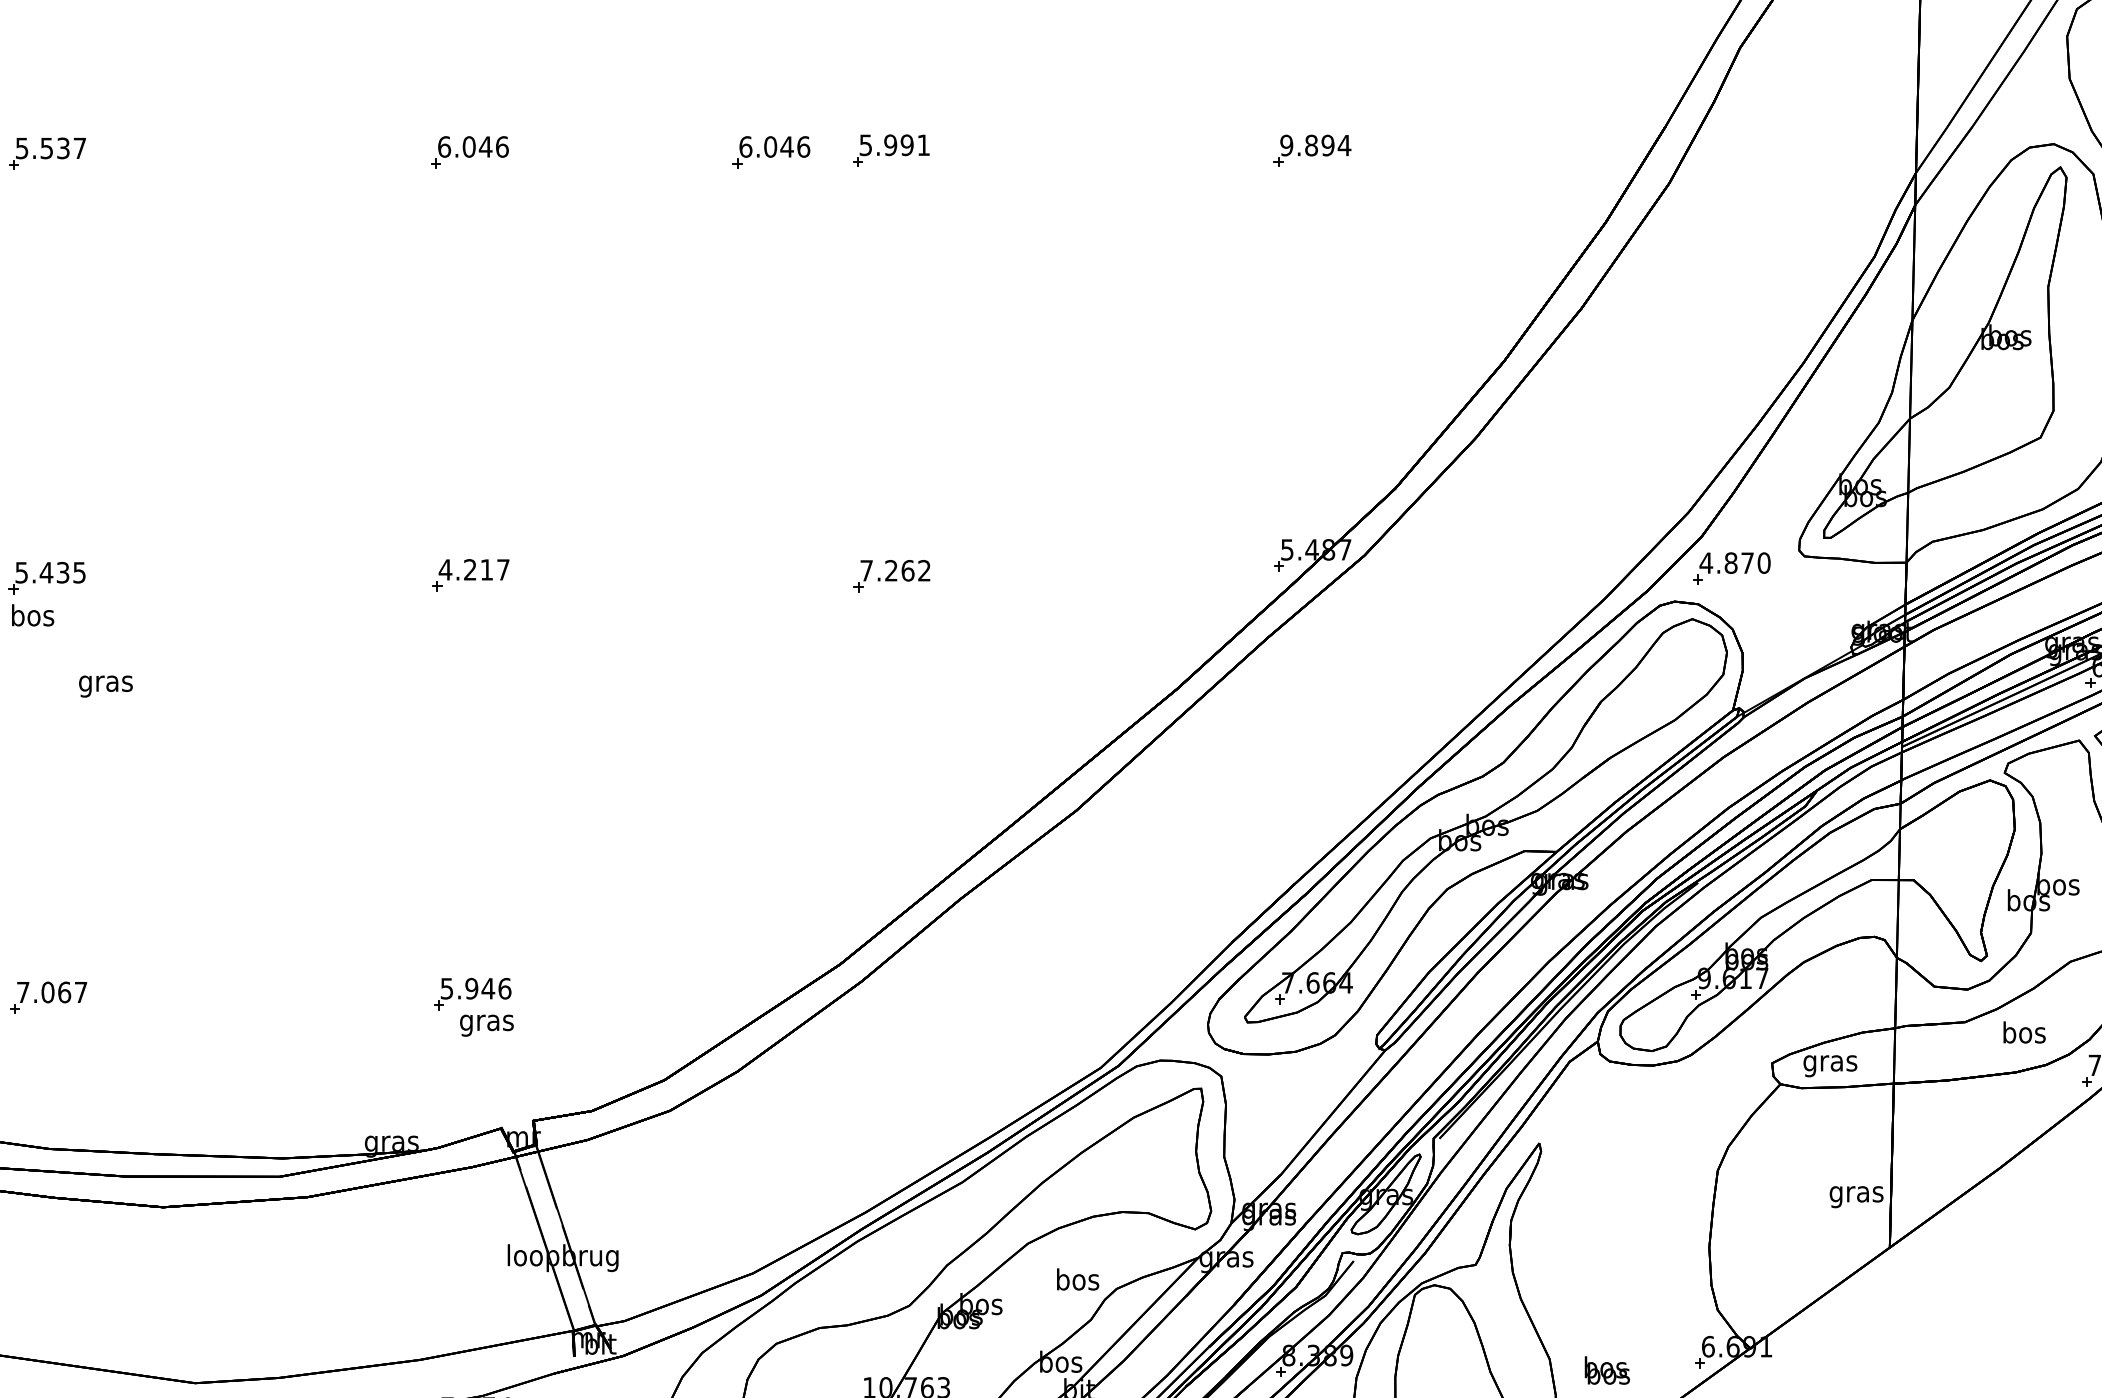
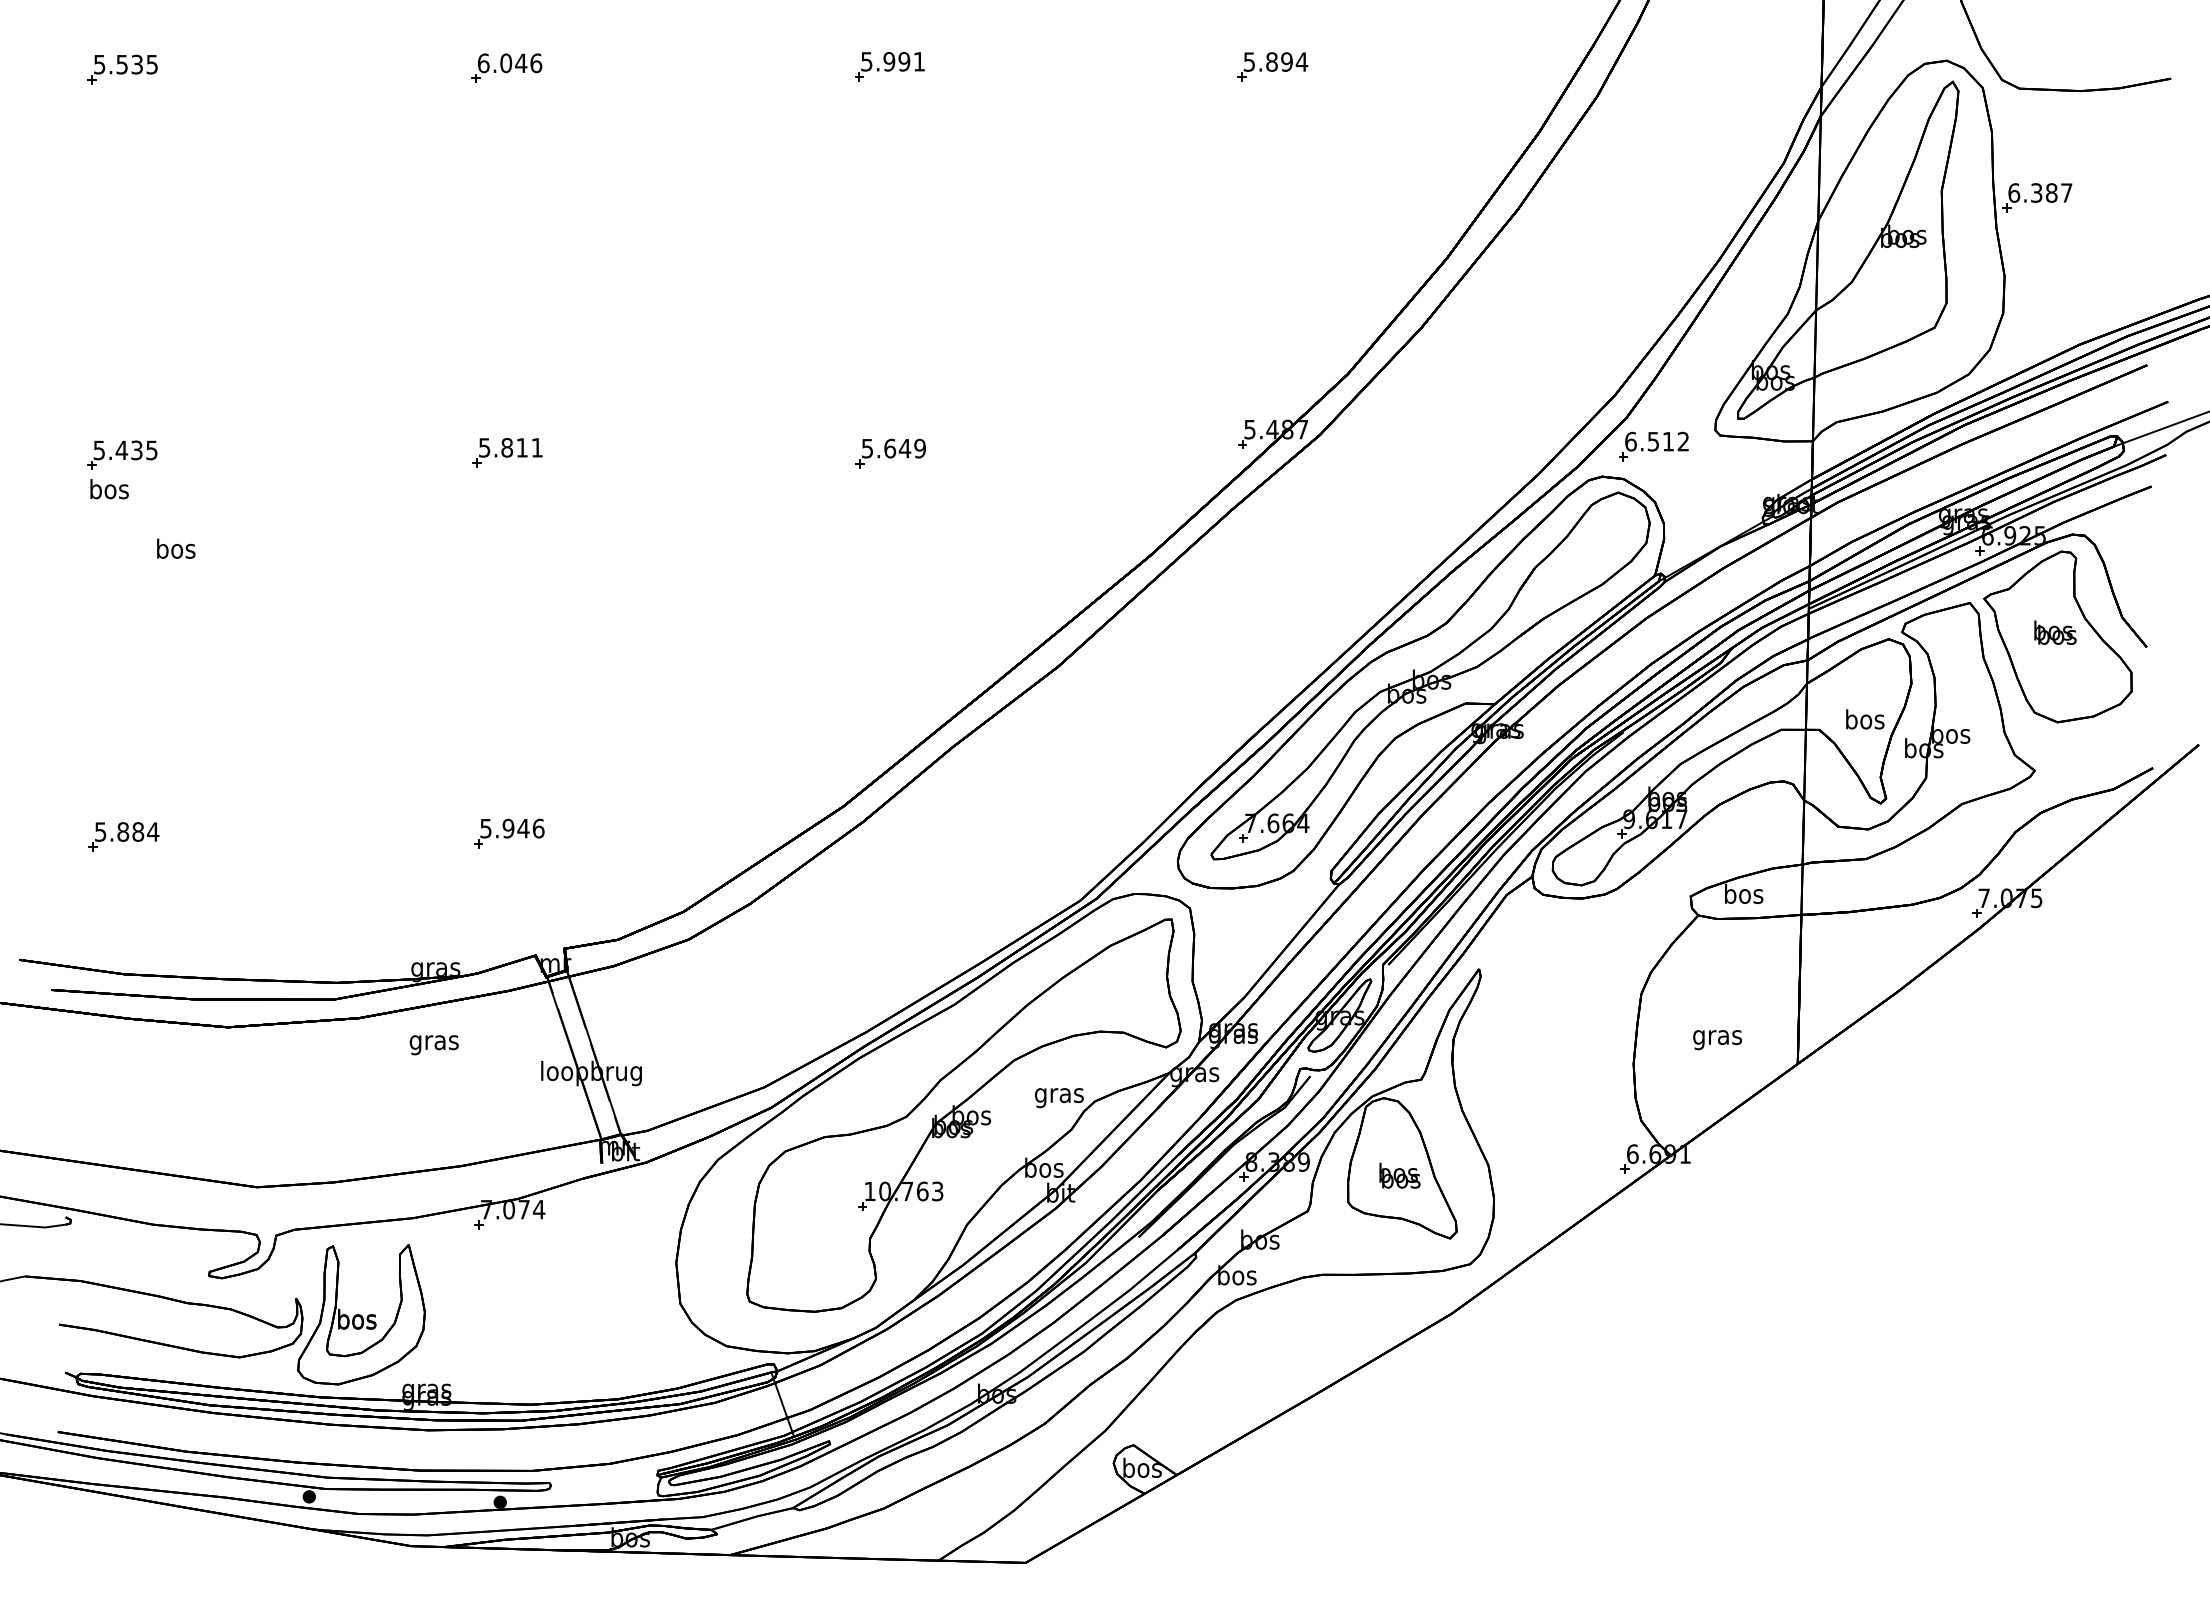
text: (1286, 144) -> (1249, 61), 9.894 -> 5.894
text: (79, 148) -> (151, 64), 5.537 -> 5.535
part: (770, 151) -> (780, 67), removed
text: (1734, 562) -> (1656, 441), 4.870 -> 6.512
text: (473, 569) -> (510, 447), 4.217 -> 5.811
text: (895, 570) -> (893, 448), 7.262 -> 5.649
text: (105, 682) -> (175, 550), gras -> bos
text: (52, 991) -> (127, 831), 7.067 -> 5.884
text: (486, 1025) -> (433, 1045), moved
text: (2024, 1032) -> (1865, 719), moved
text: (1830, 1063) -> (1743, 896), gras -> bos
text: (1856, 1197) -> (1717, 1040), moved
text: (1077, 1282) -> (1059, 1095), bos -> gras
text: (1606, 1370) -> (1399, 1175), moved

